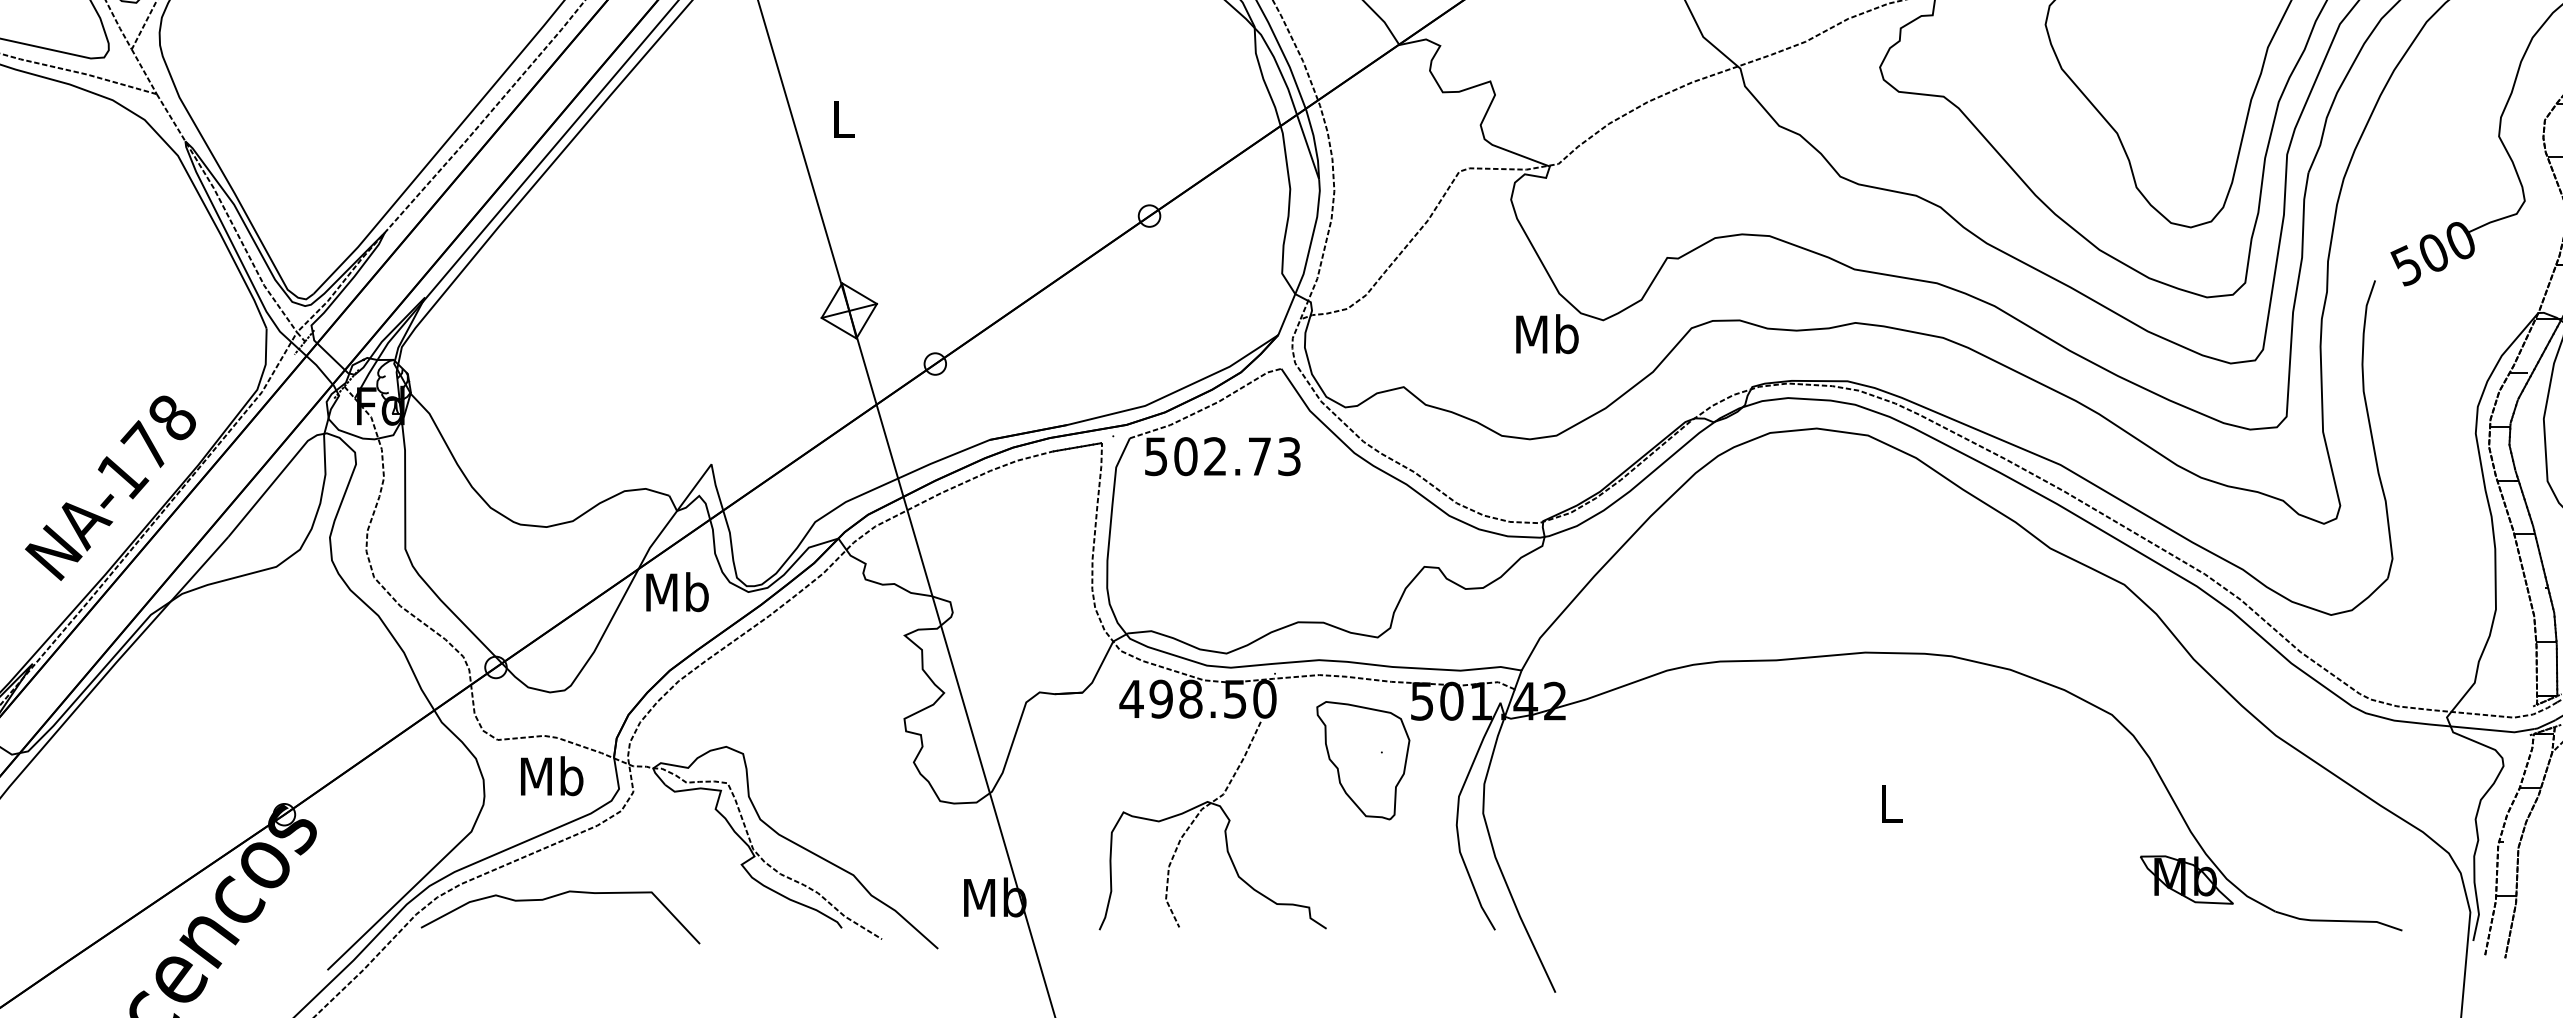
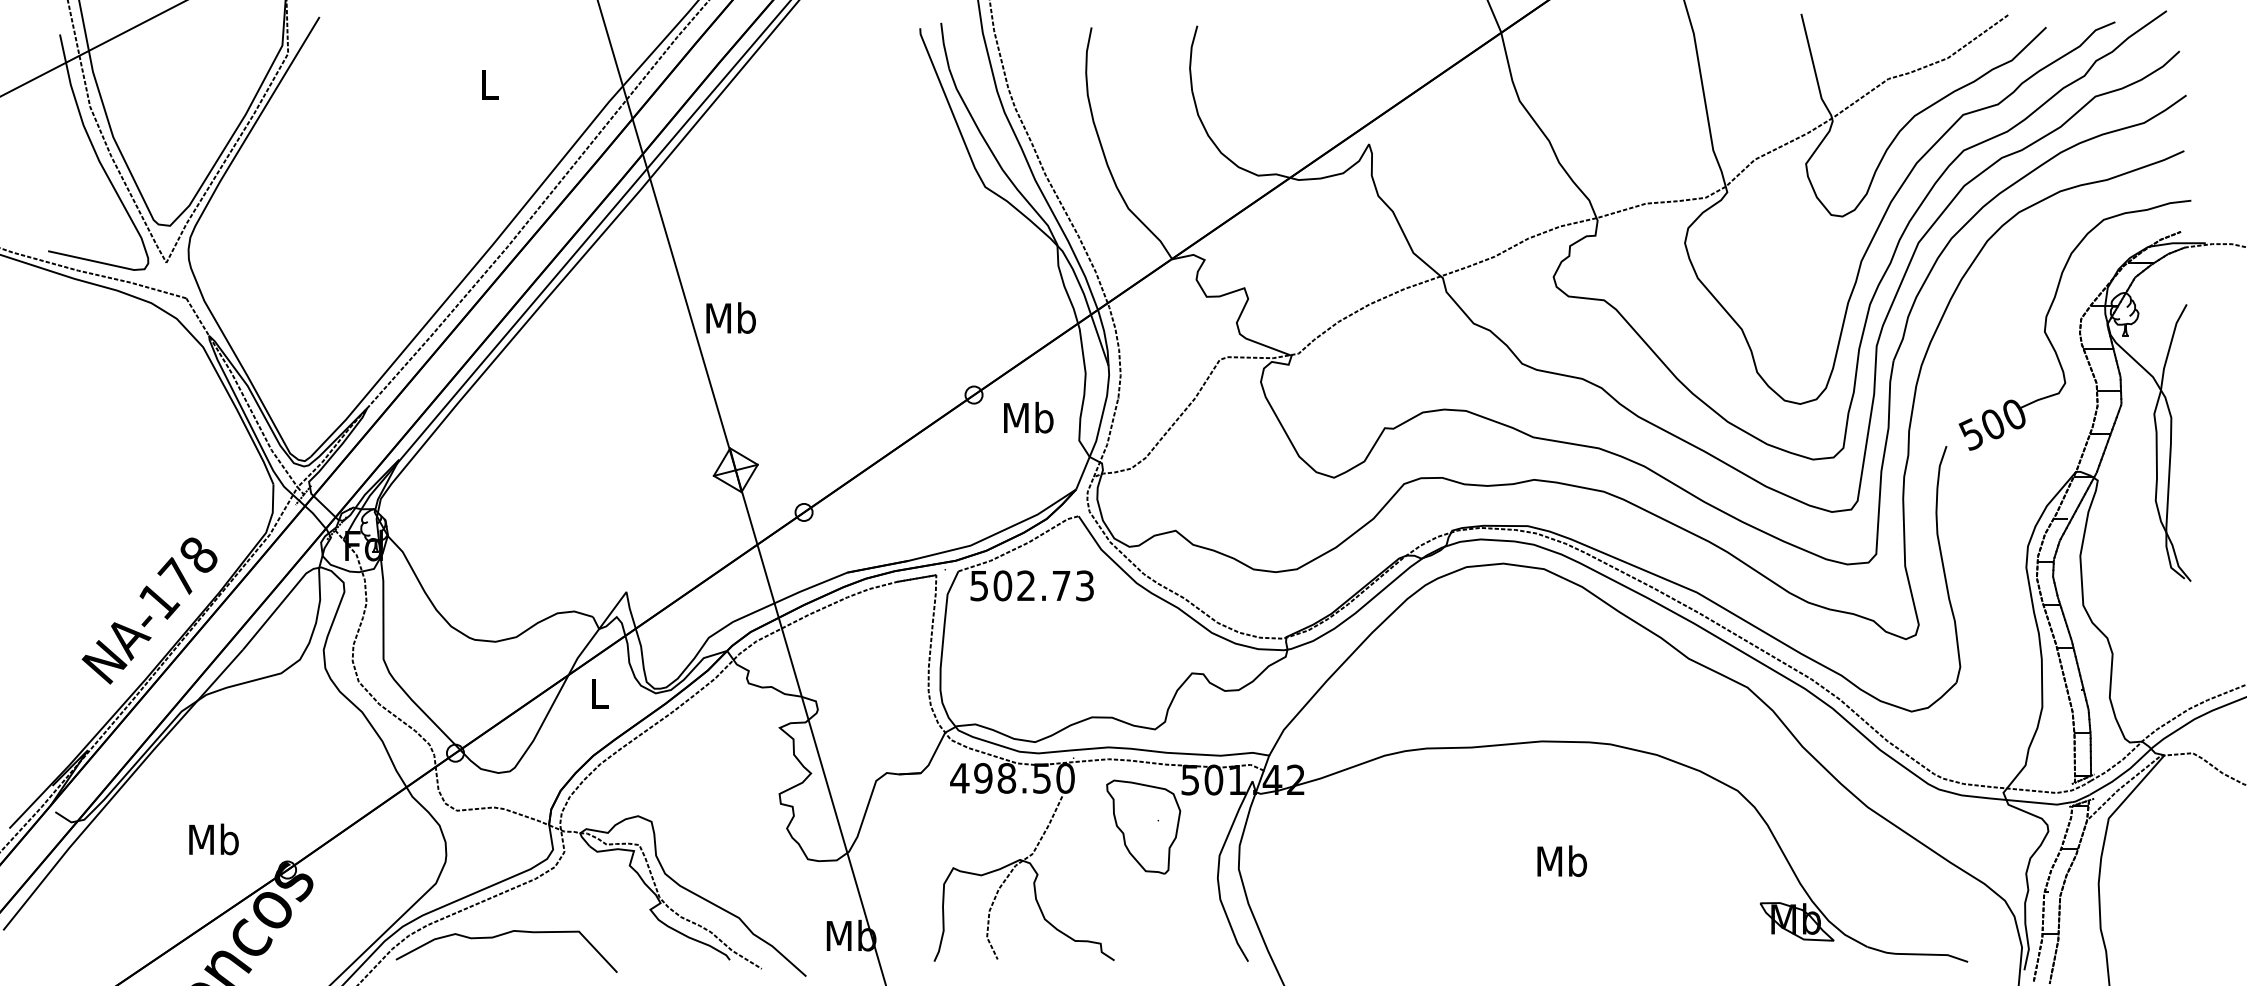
line: (144, 71) -> (176, 280), removed
text: (842, 118) -> (730, 317), L -> Mb
text: (1547, 333) -> (1028, 417), moved
text: (677, 592) -> (599, 693), Mb -> L
text: (551, 776) -> (213, 839), moved
text: (1891, 803) -> (1562, 861), L -> Mb

